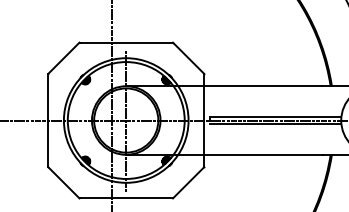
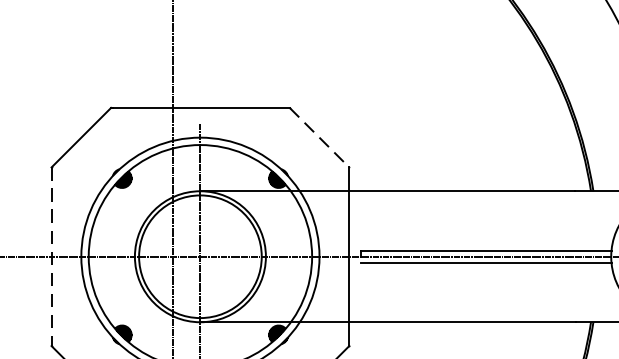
line: (188, 58) -> (319, 138), solid -> dashed
line: (48, 120) -> (51, 256), solid -> dashed

